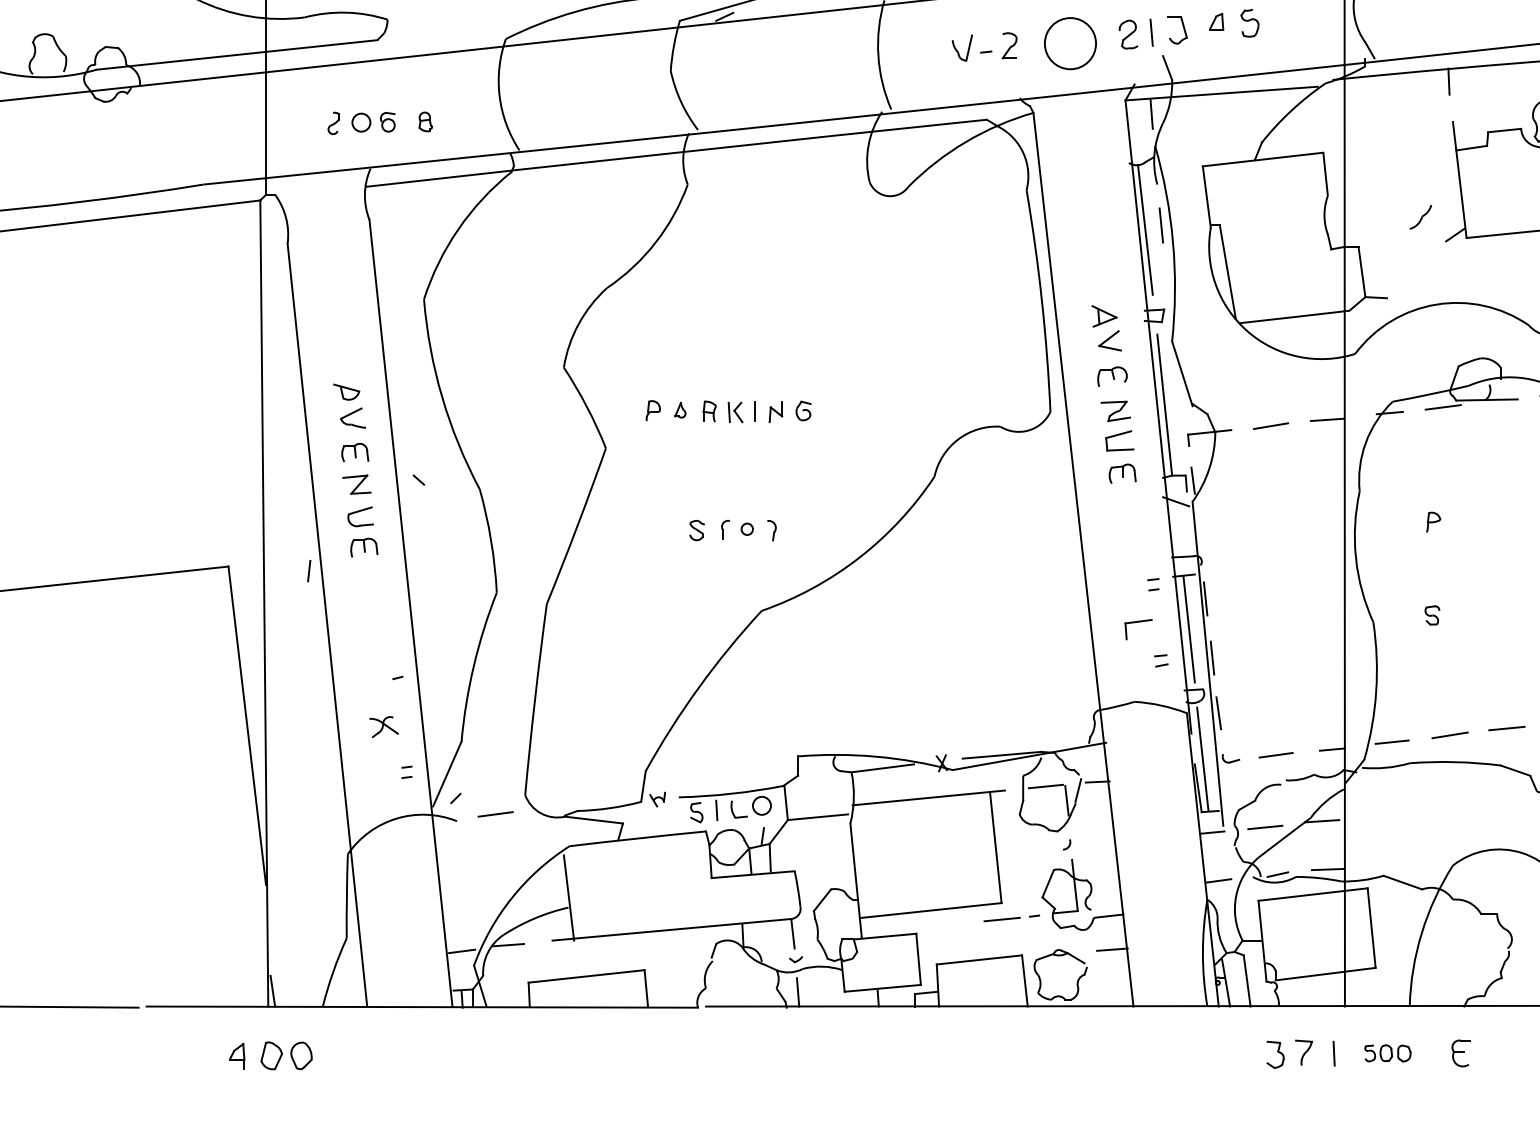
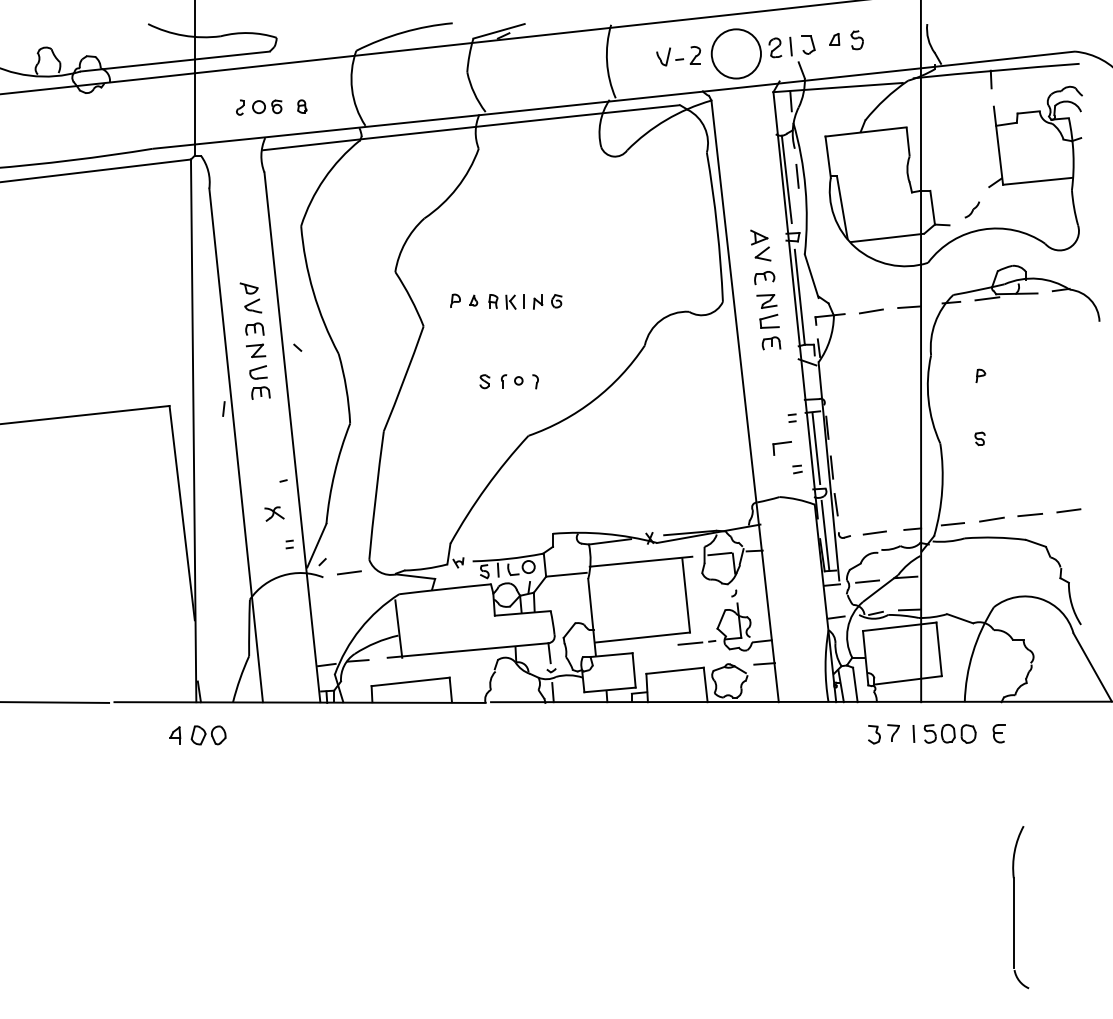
circle: (1069, 42) -> (735, 53), size x1.43
part: (1419, 216) -> (971, 209), moved
part: (1387, 1053) -> (949, 733), size x1.67

